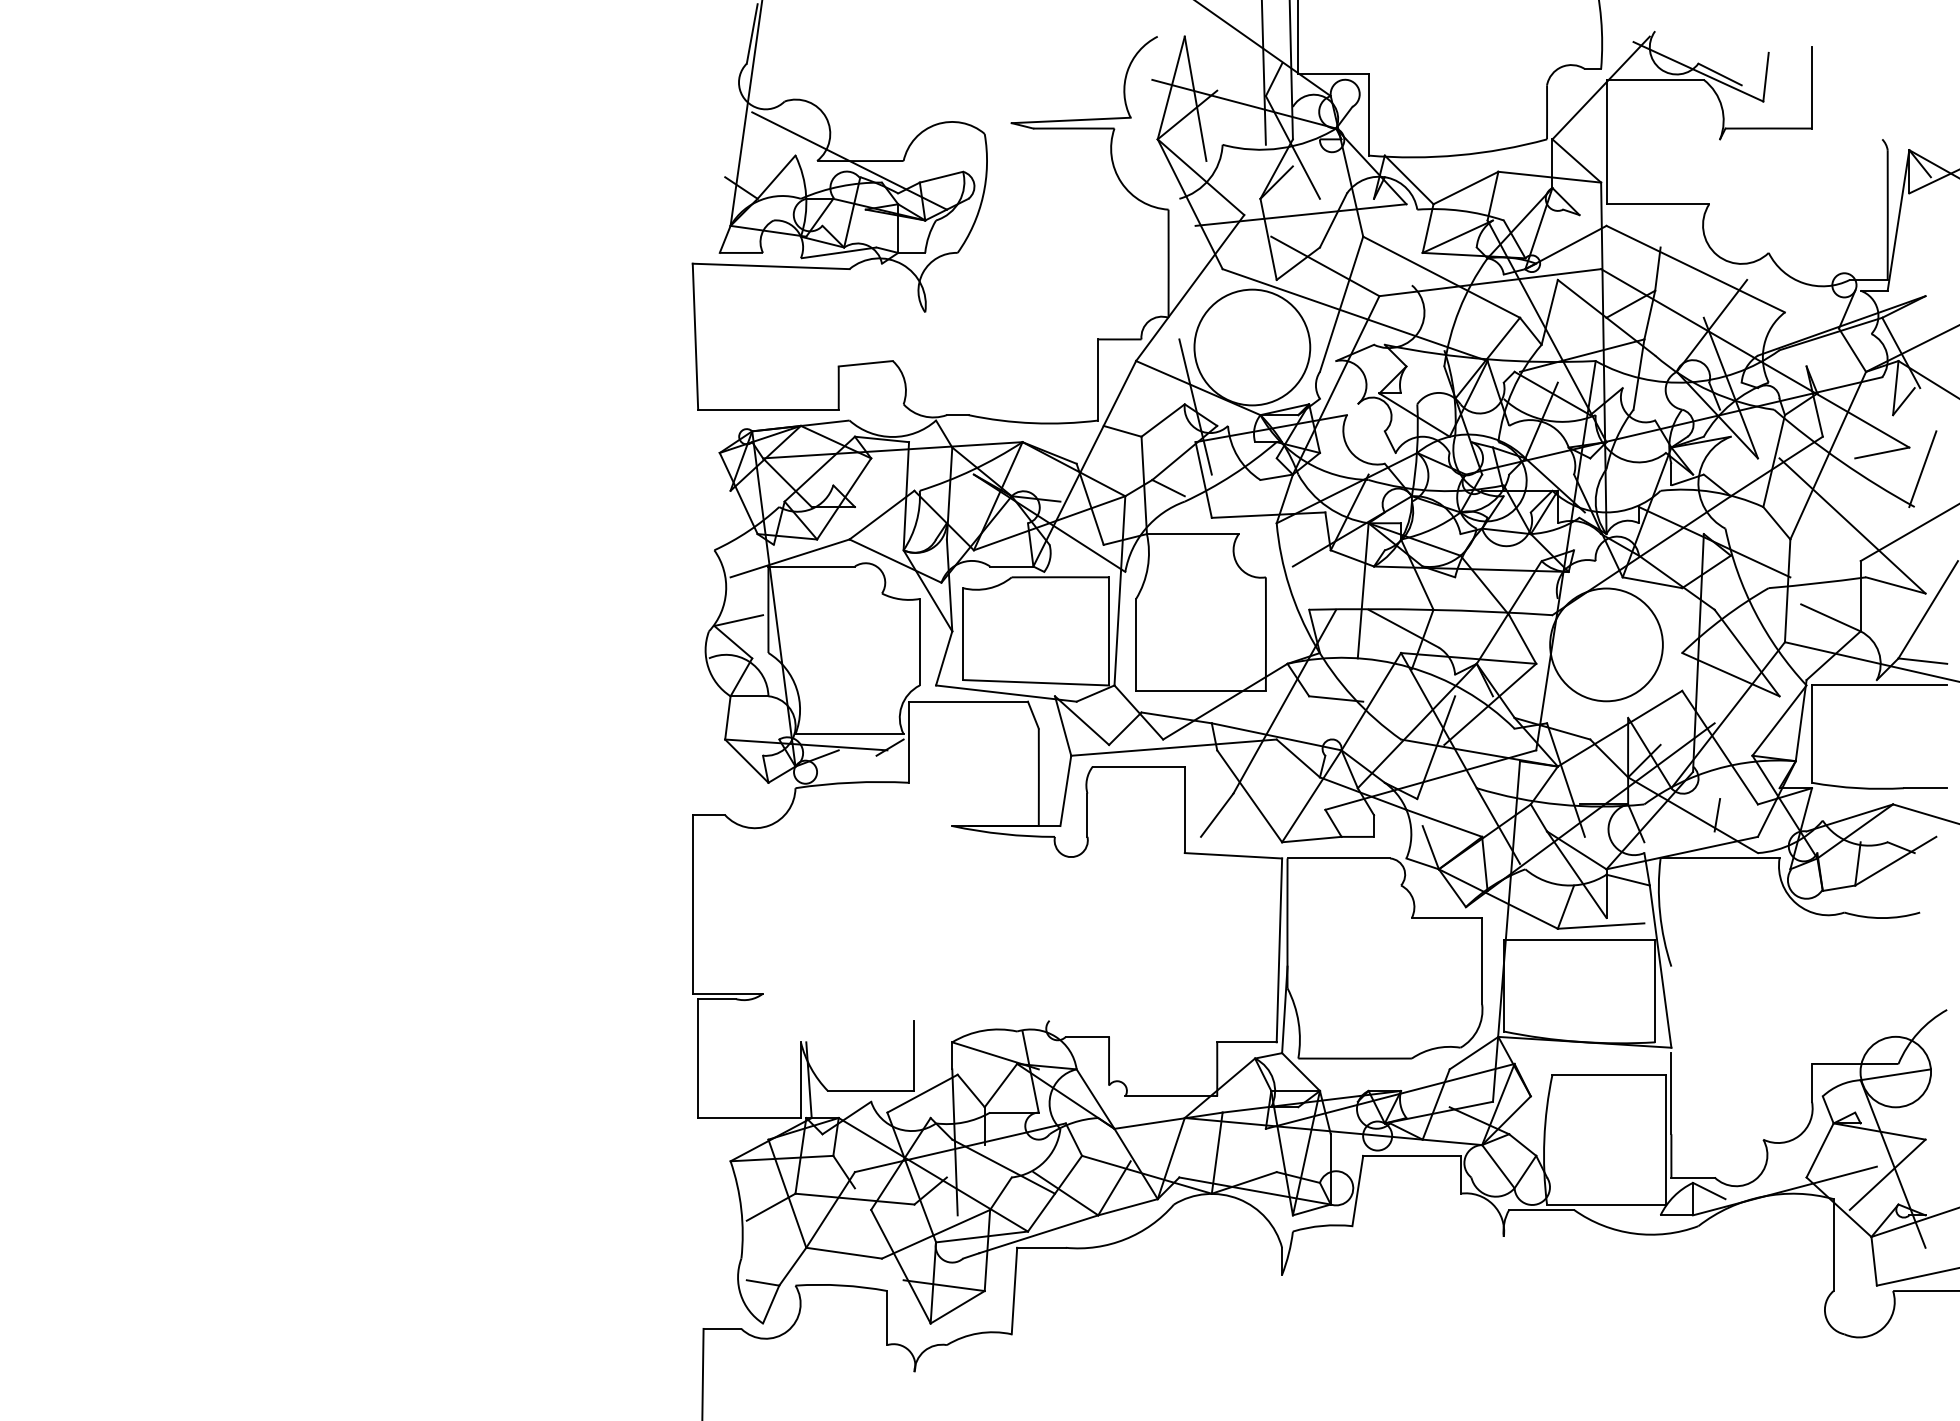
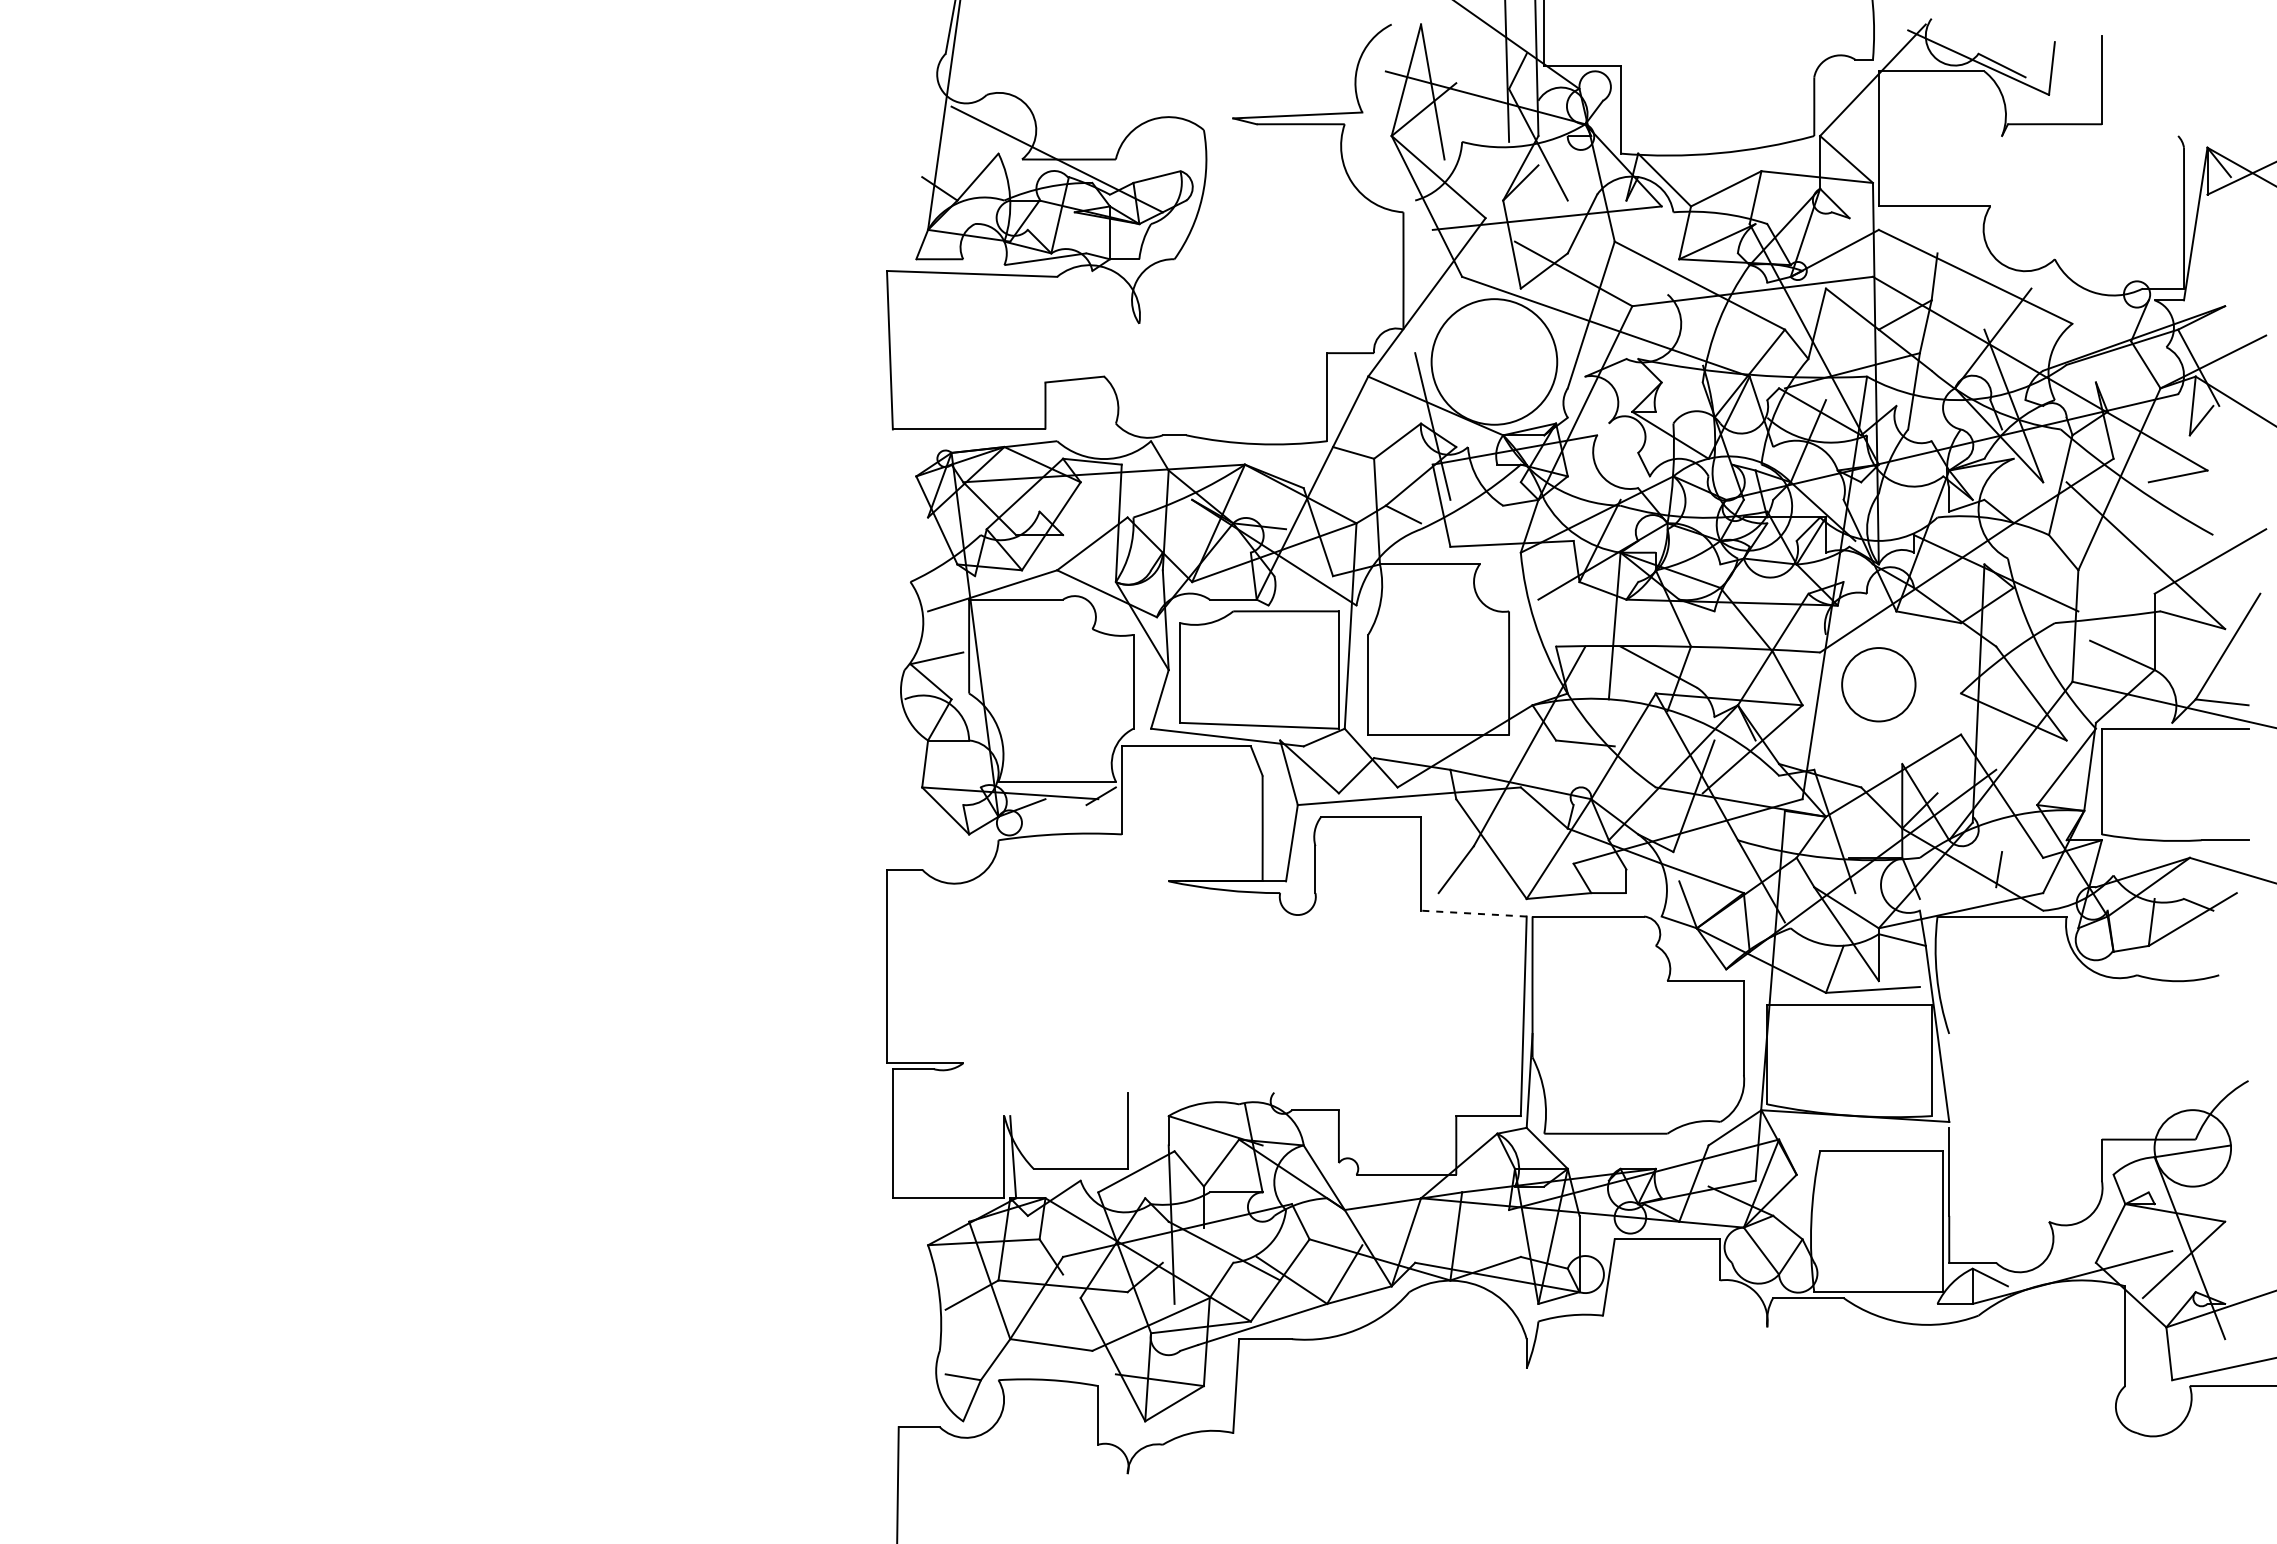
line: (1922, 468) -> (2221, 493), removed
circle: (1606, 644) -> (1878, 684), size x0.6
line: (1233, 855) -> (1473, 913), solid -> dashed

